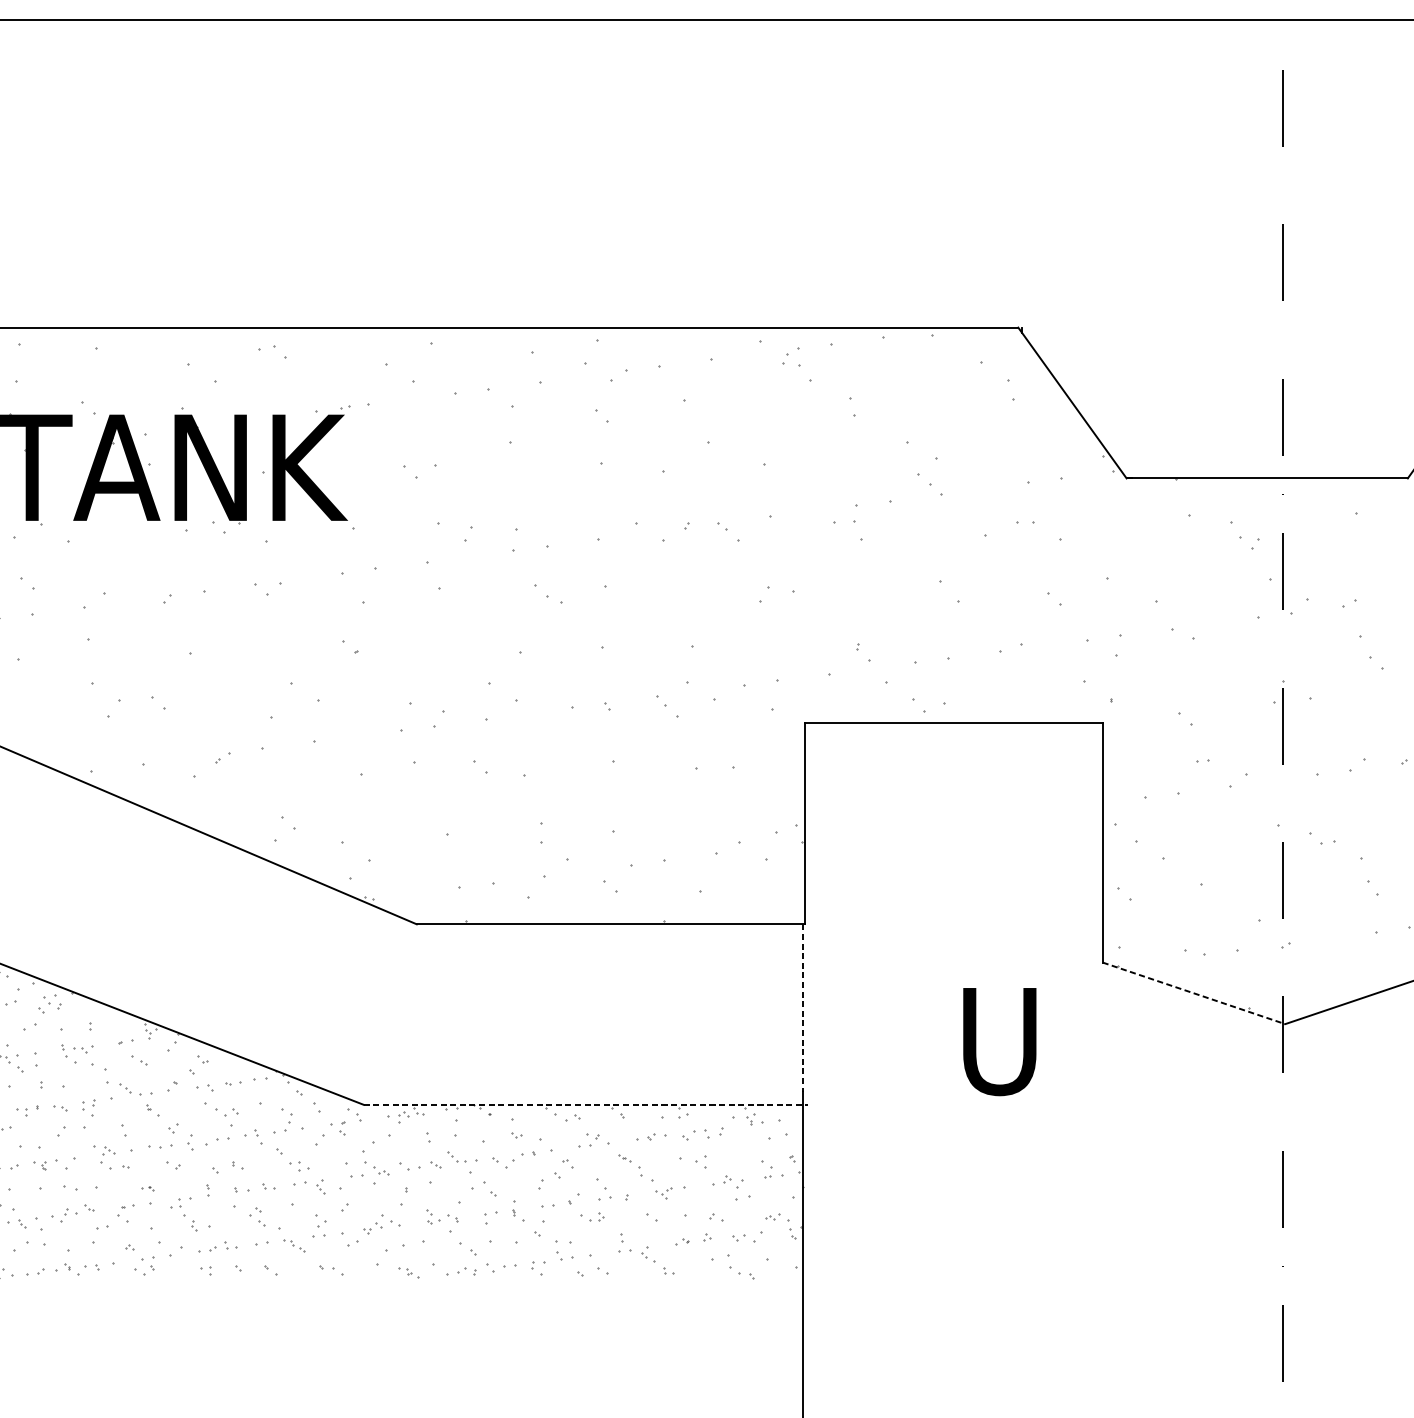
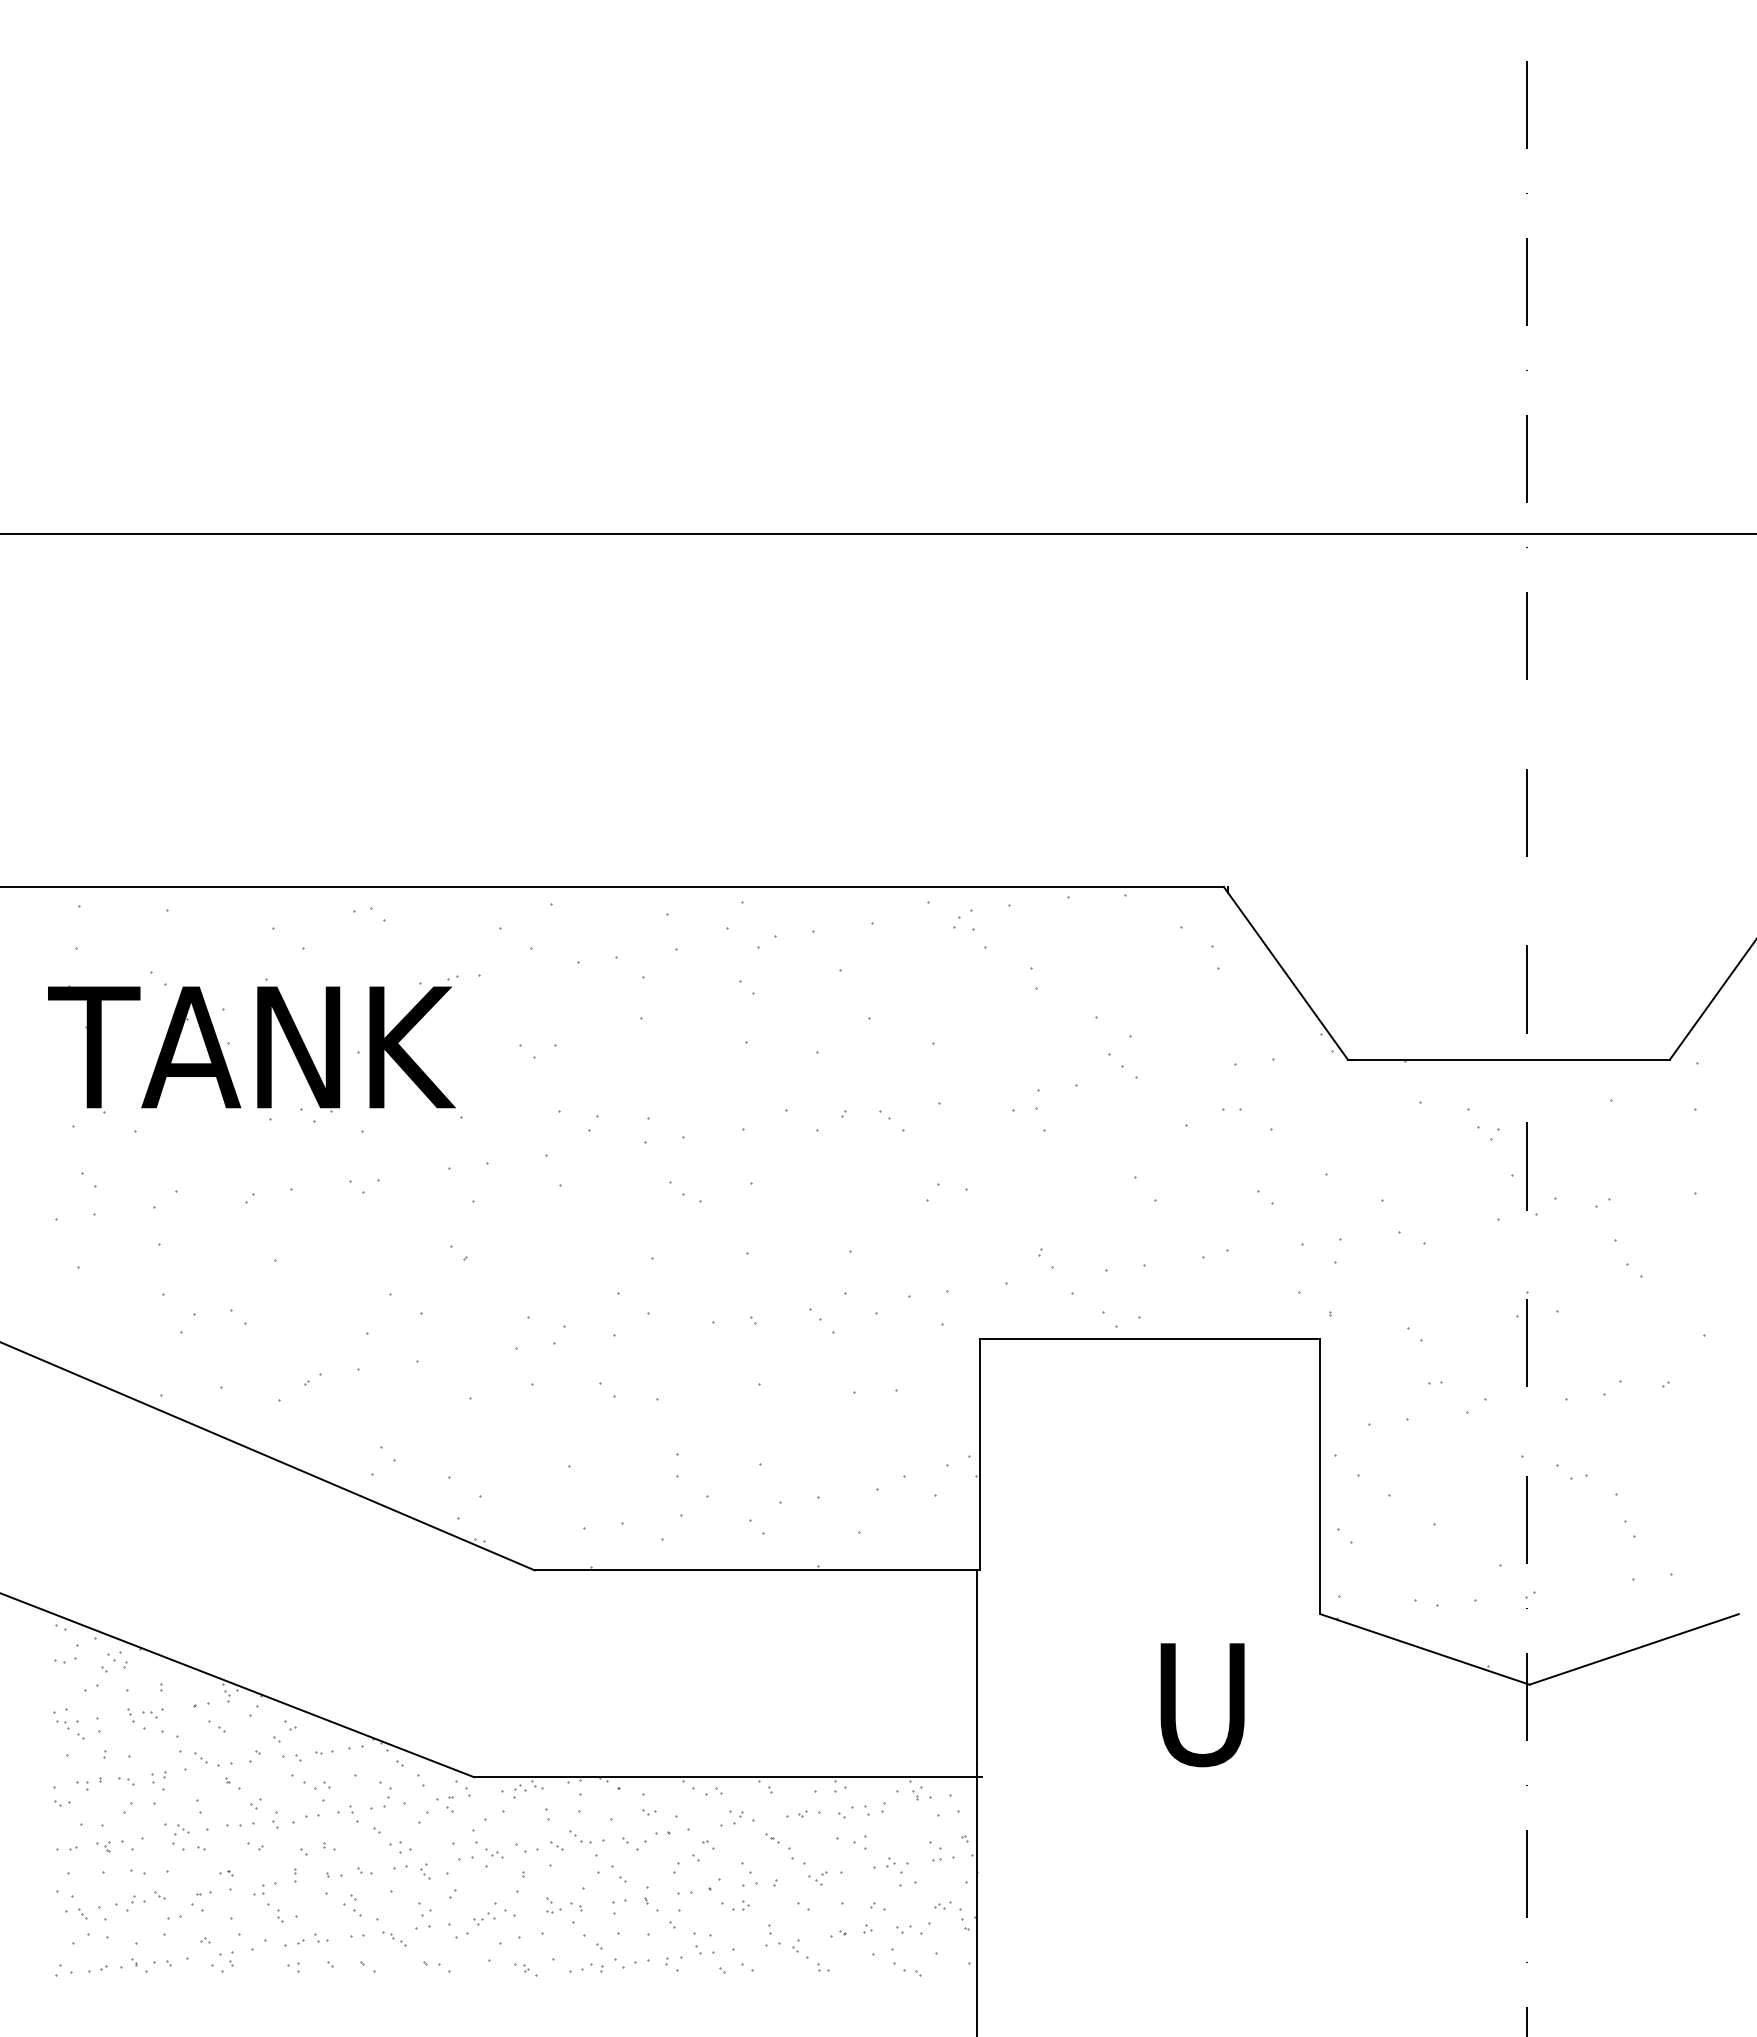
line: (1194, 993) -> (1425, 1649), dashed -> solid
line: (803, 1008) -> (977, 1666), dashed -> solid
line: (585, 1105) -> (728, 1777), dashed -> solid

